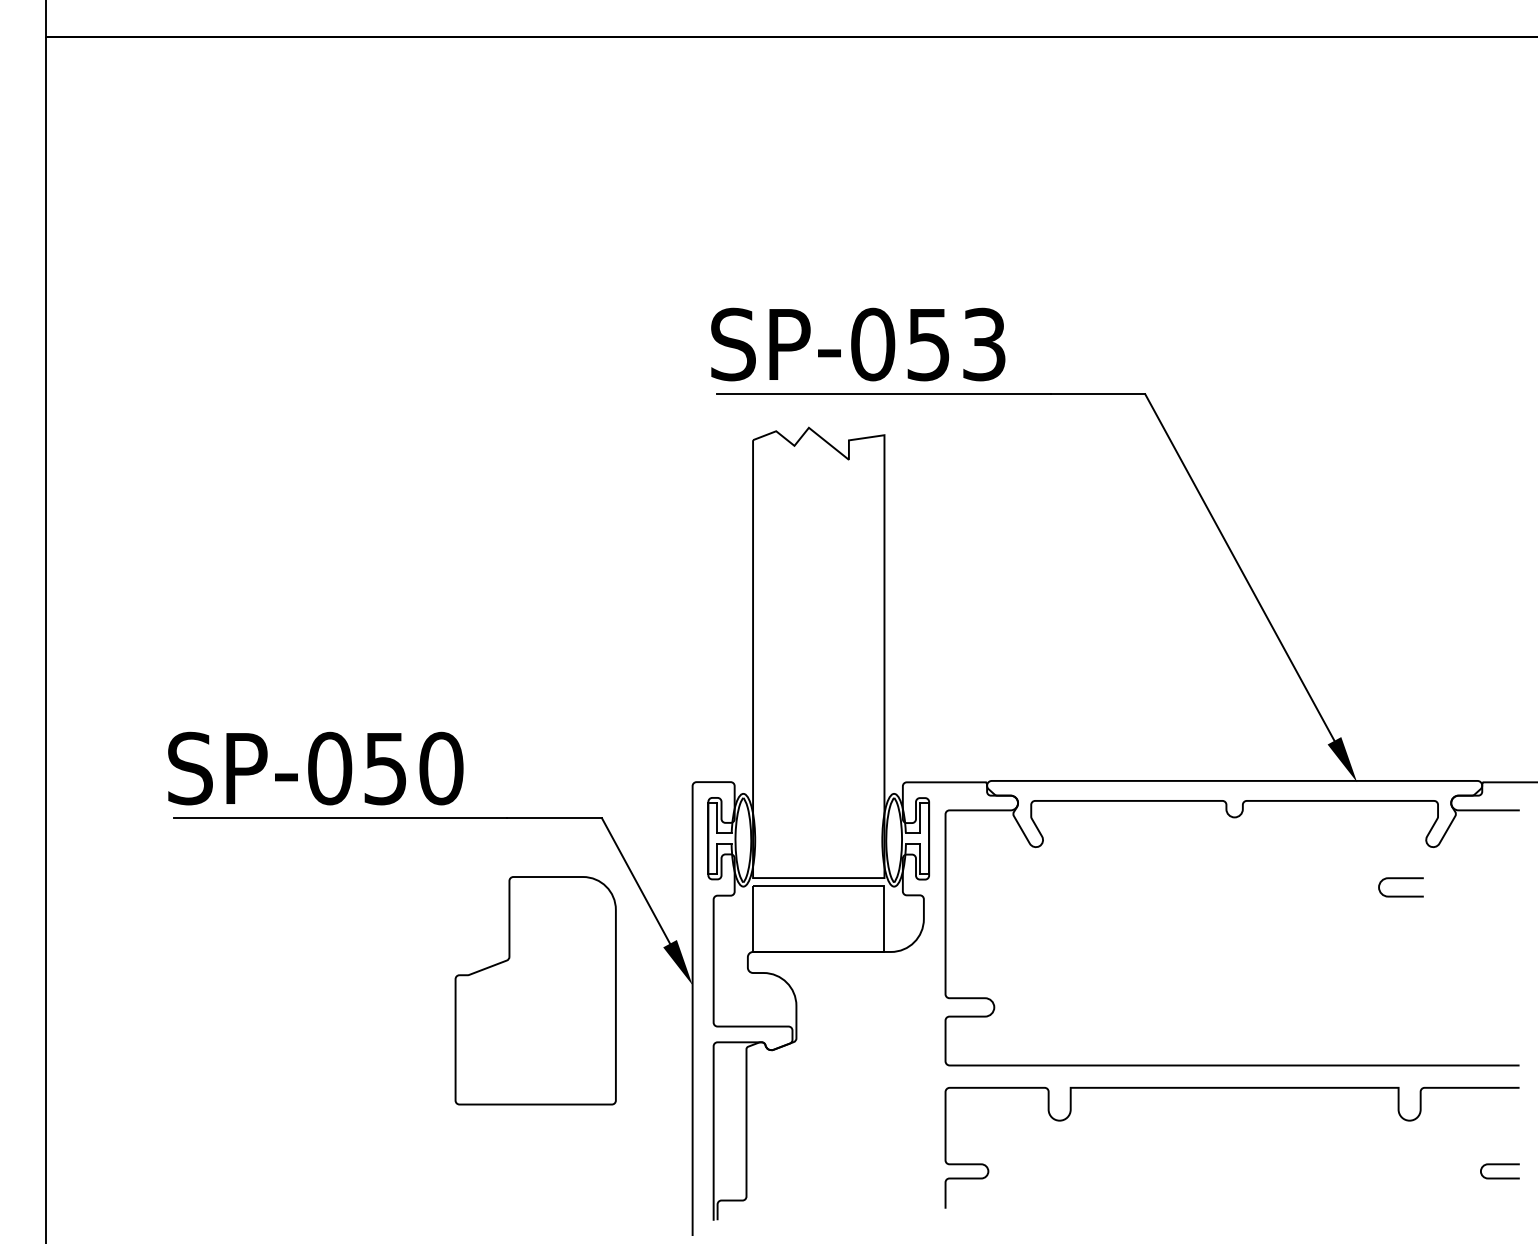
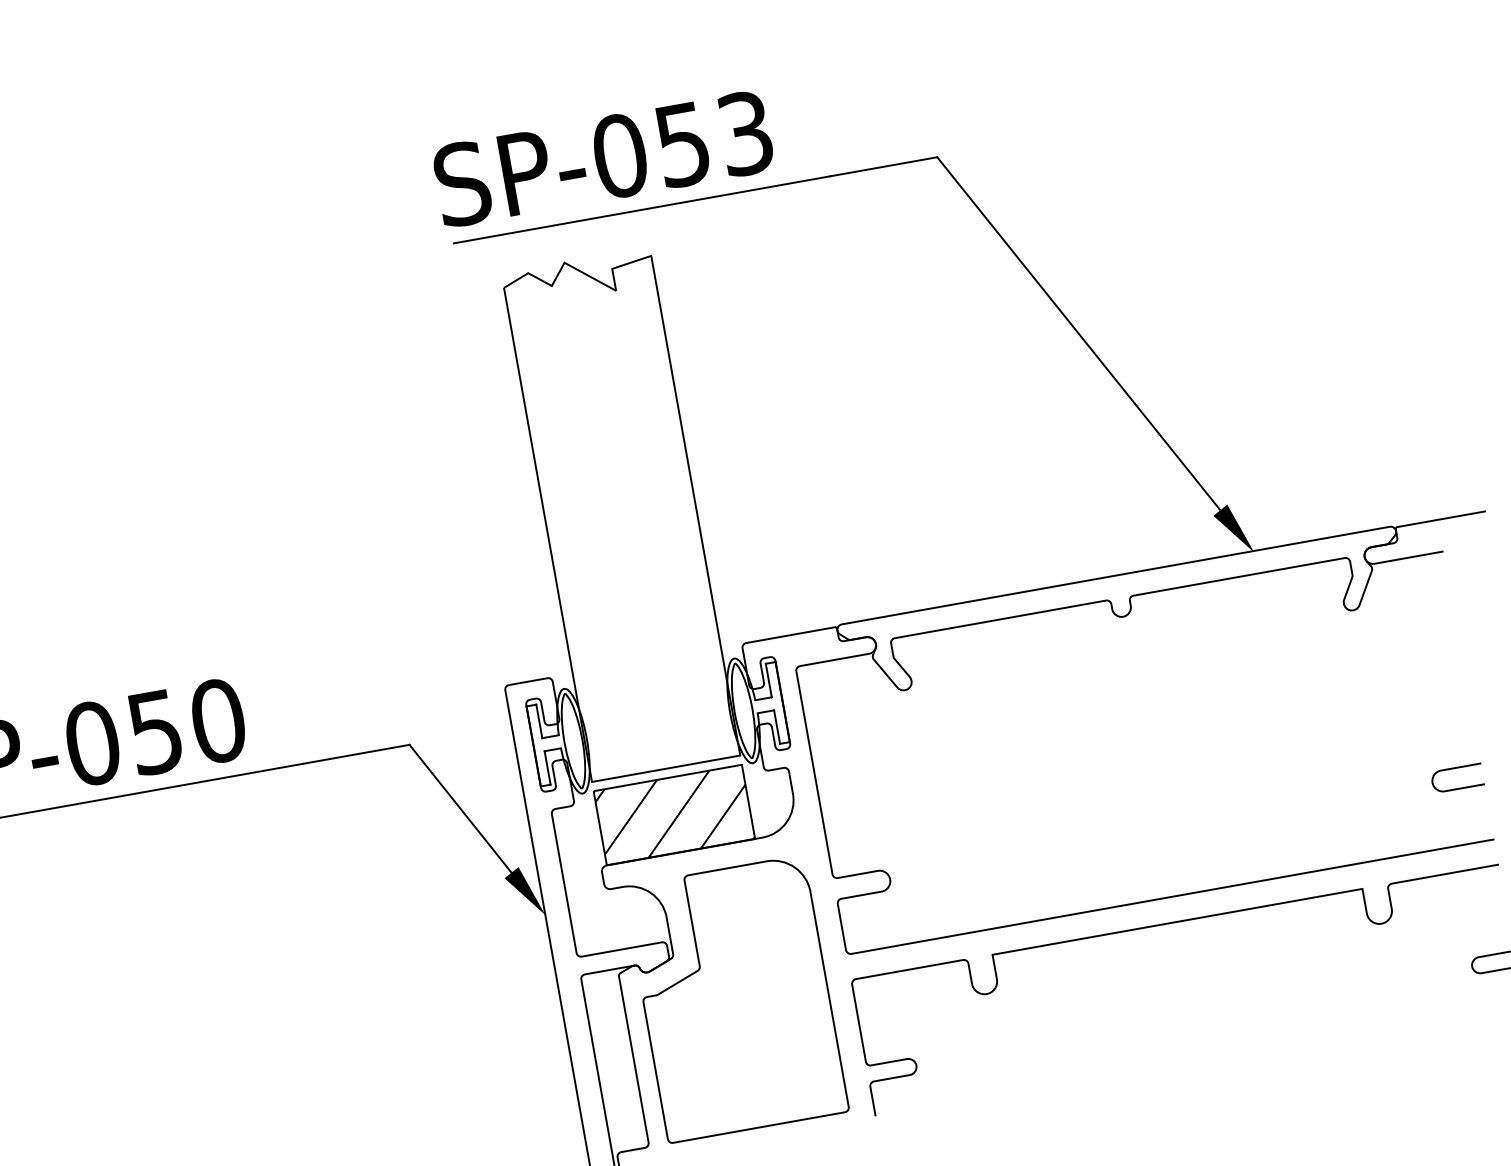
curve: (1400, 879) -> (1455, 769), moved
hatch: (818, 918) -> (673, 814), added
part: (535, 990) -> (735, 998), moved

